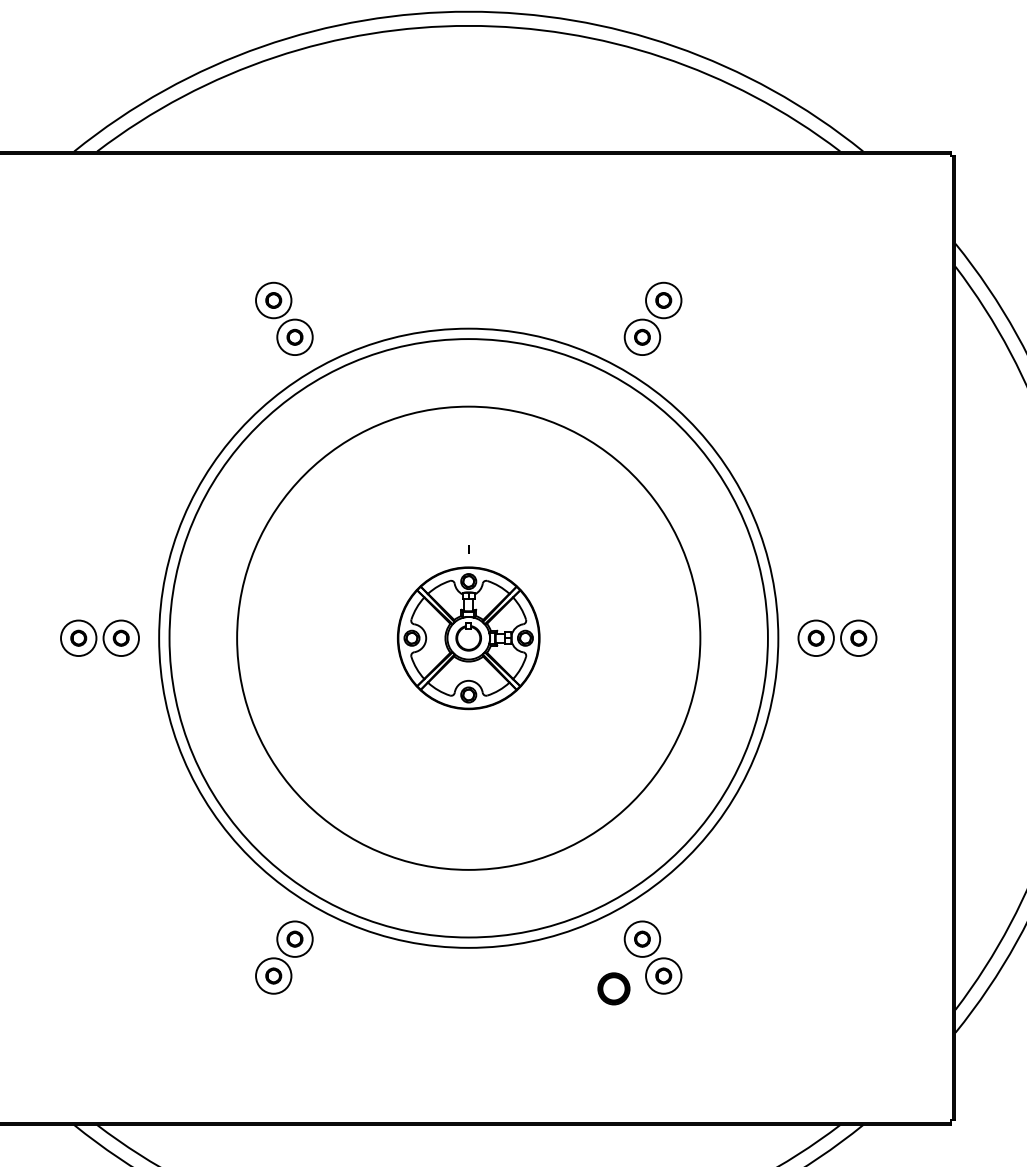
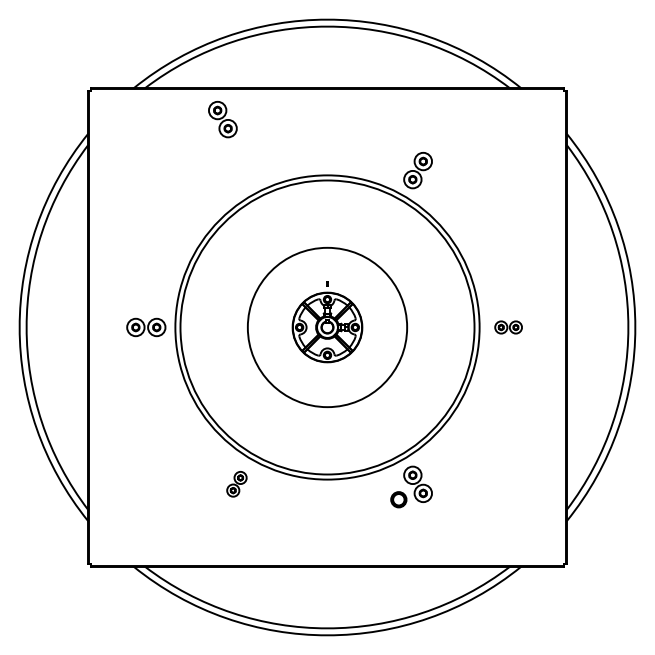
part: (283, 318) -> (222, 119), moved
circle: (468, 638) -> (327, 327), size x0.7
part: (837, 638) -> (508, 327), size x0.7
part: (283, 955) -> (236, 483), size x0.7

